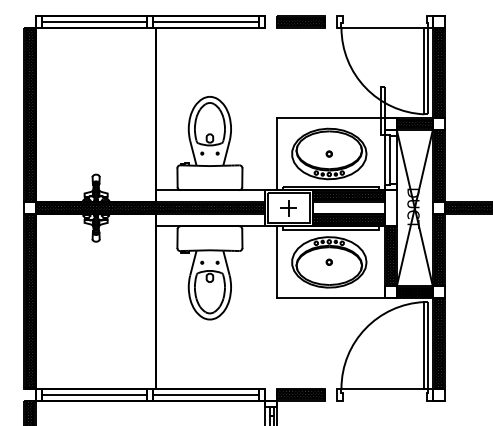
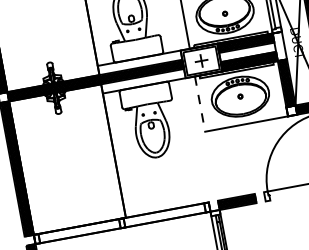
line: (276, 262) -> (200, 104), solid -> dashed
line: (94, 394) -> (79, 231), removed
line: (205, 394) -> (164, 215), removed

